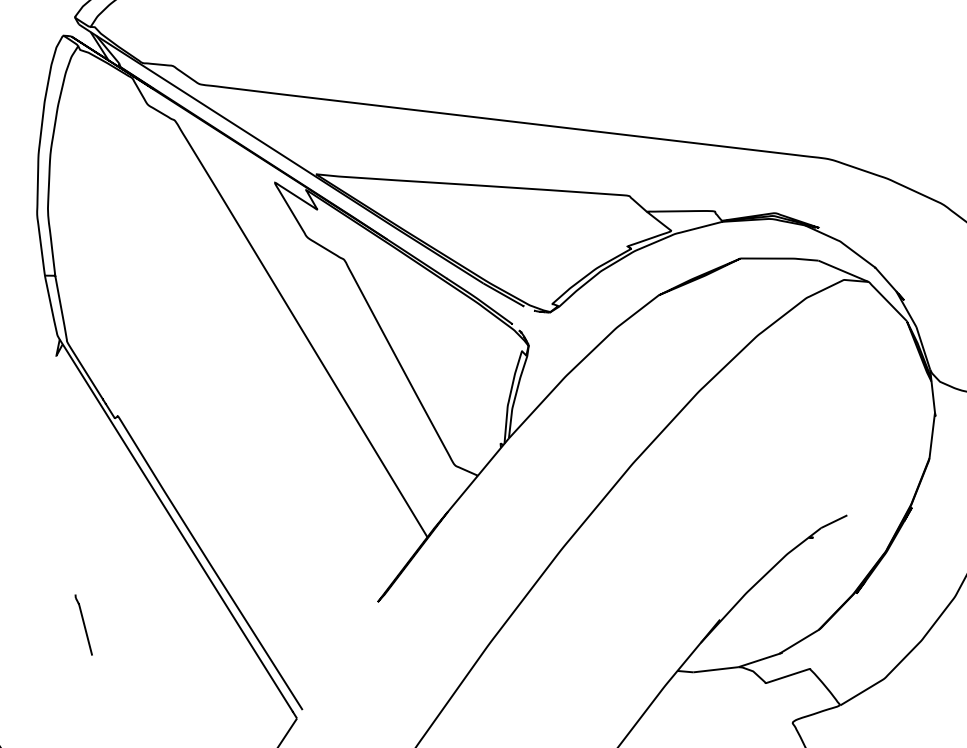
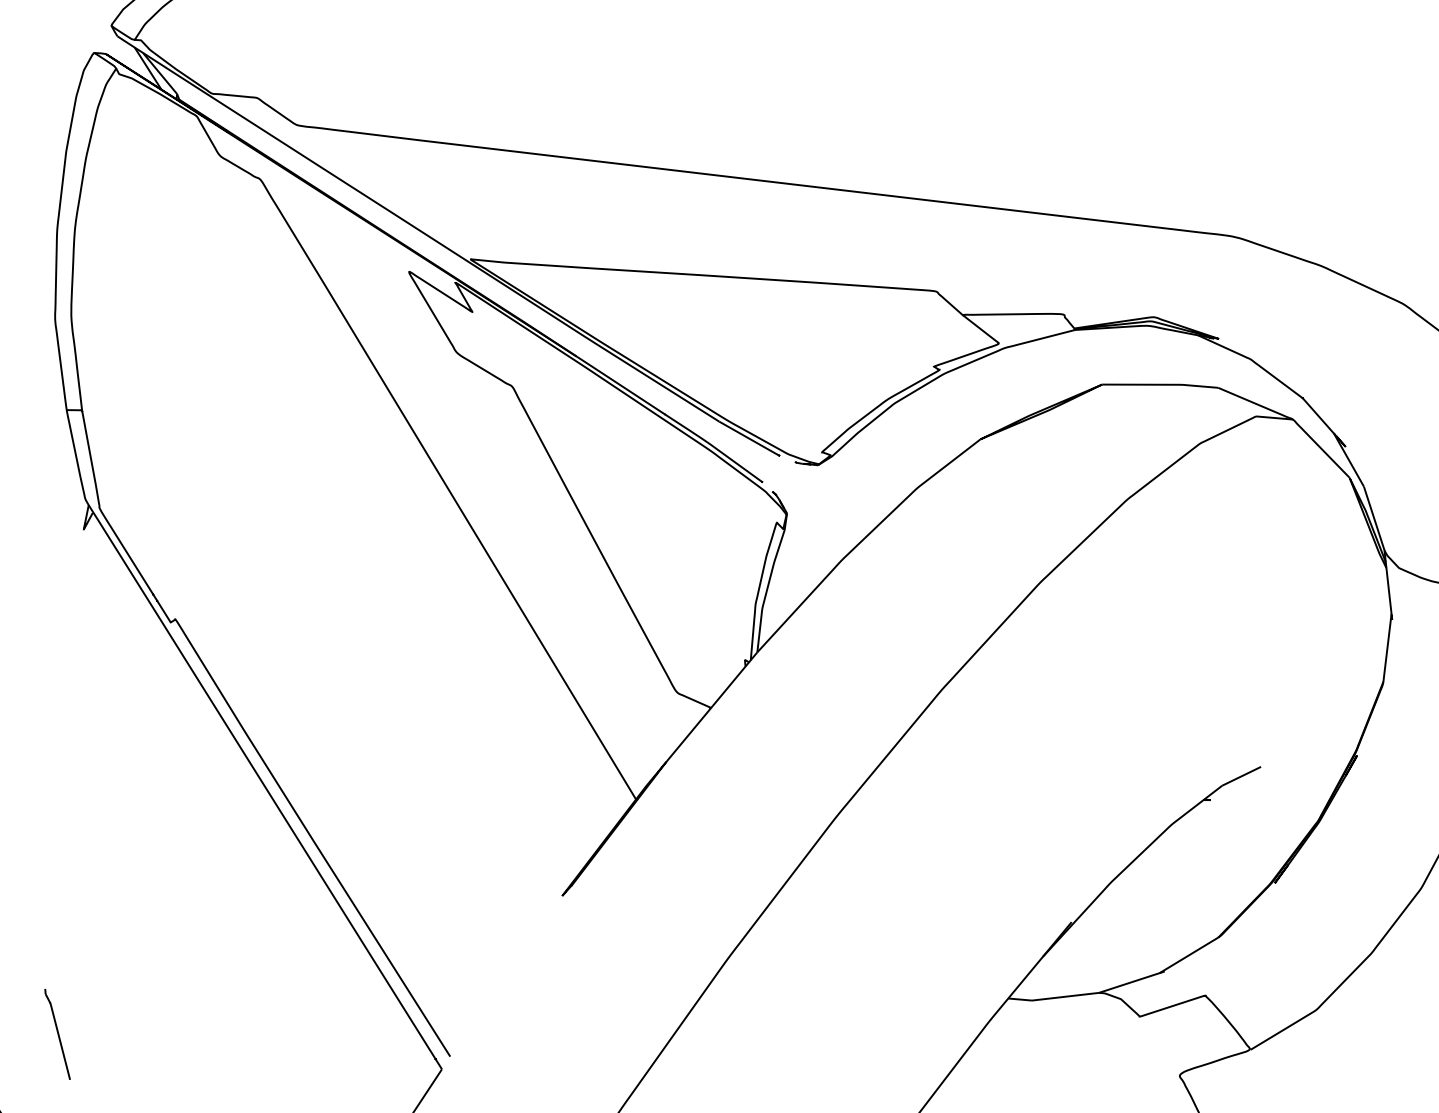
part: (83, 624) -> (57, 1033), moved

